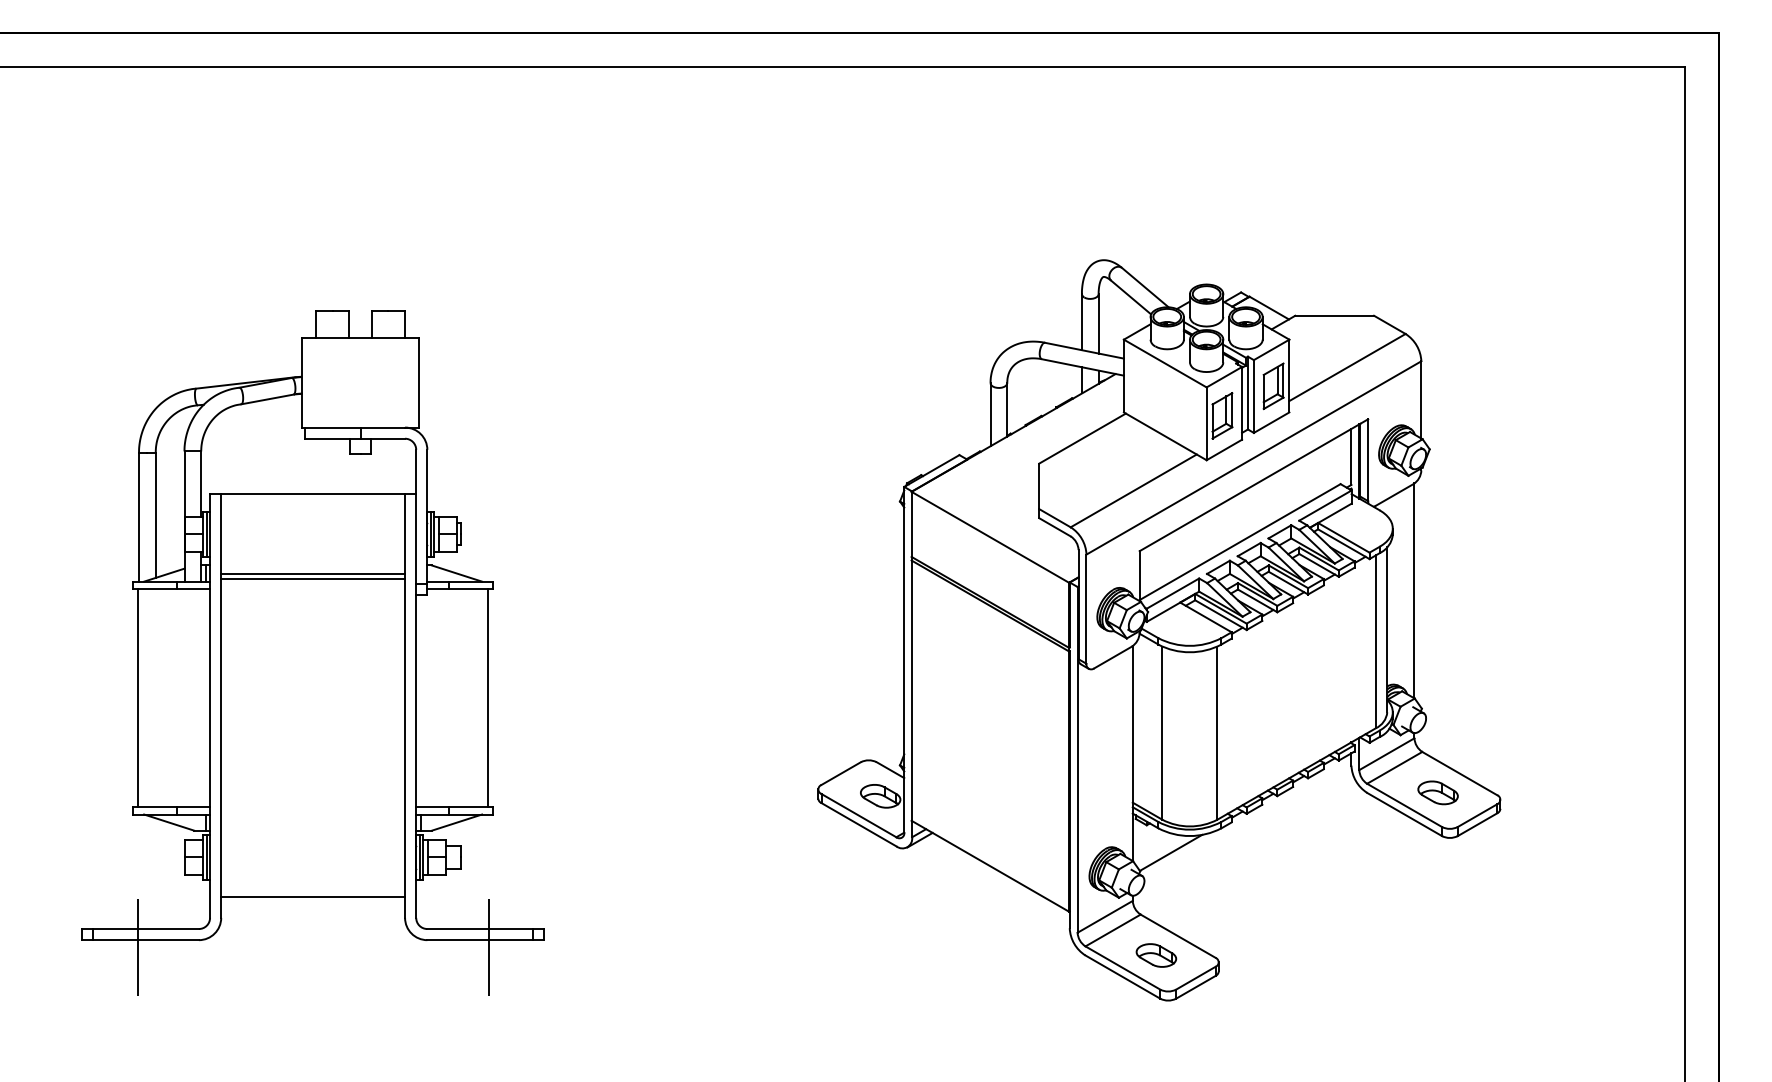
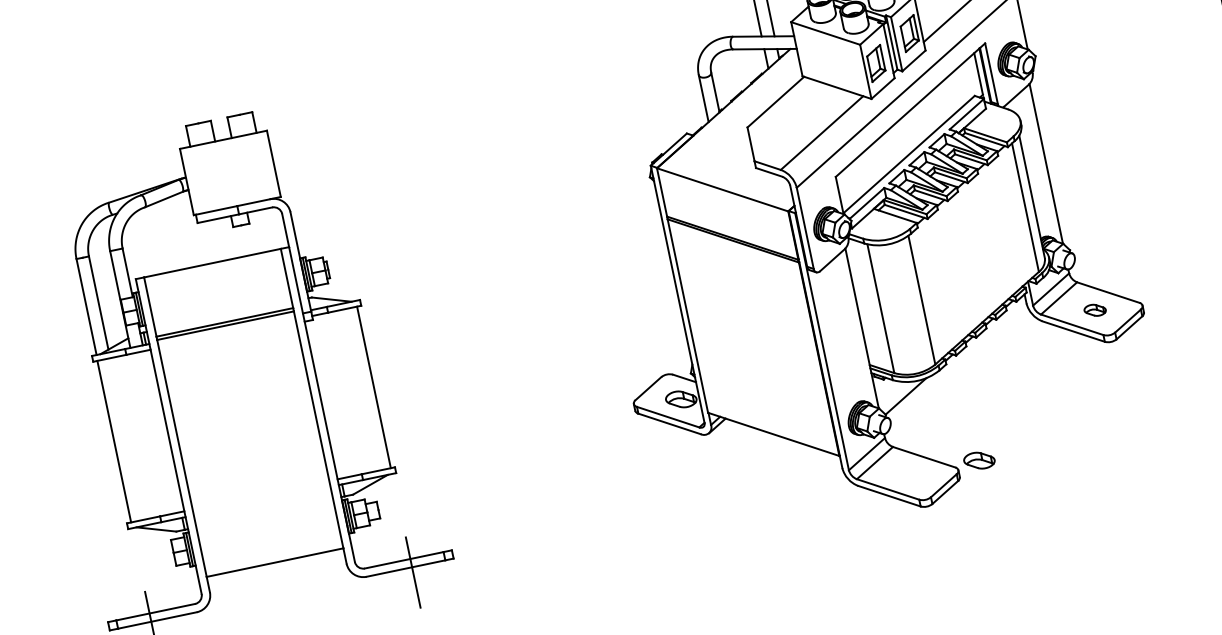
part: (1437, 792) -> (1094, 310), size x0.7
part: (1156, 955) -> (979, 460), moved

